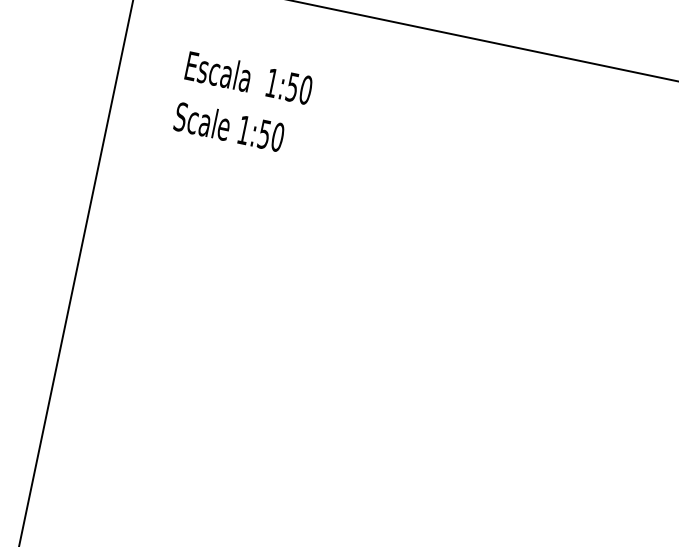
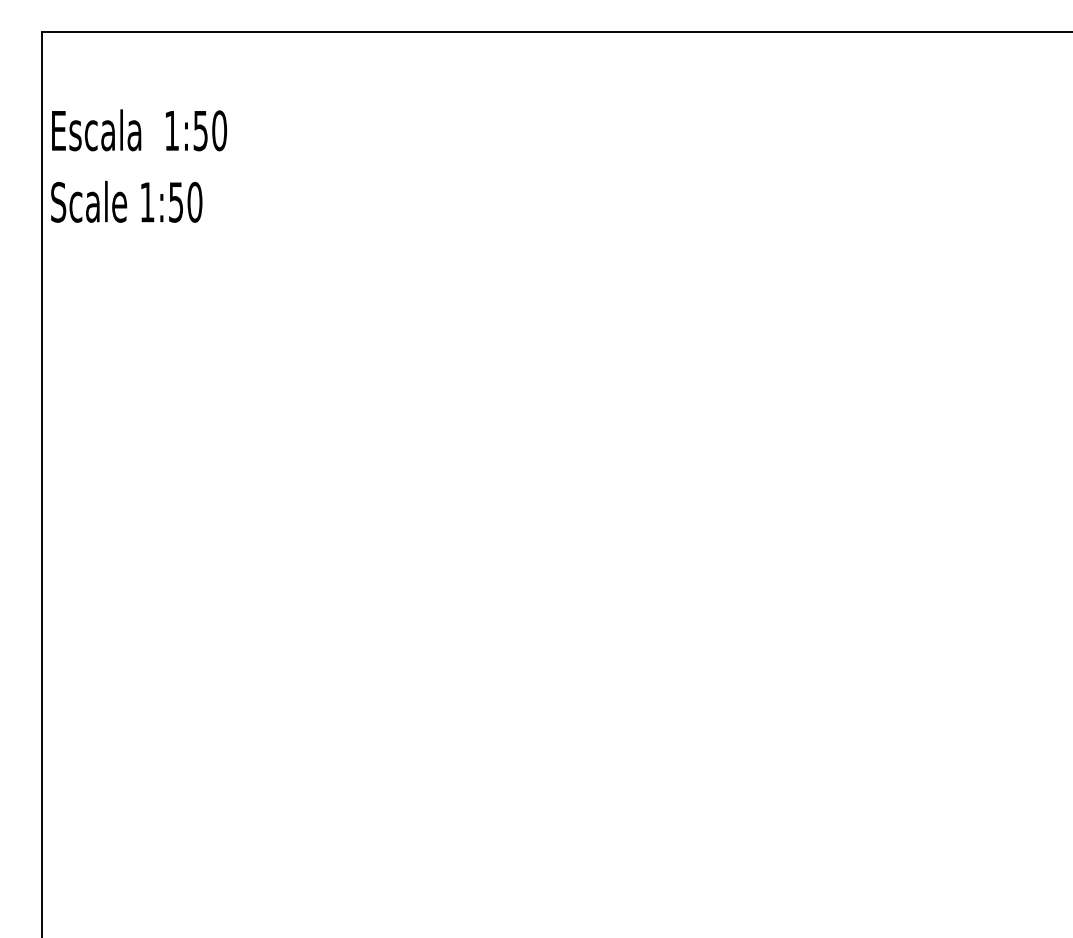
text: (243, 102) -> (138, 165), moved

